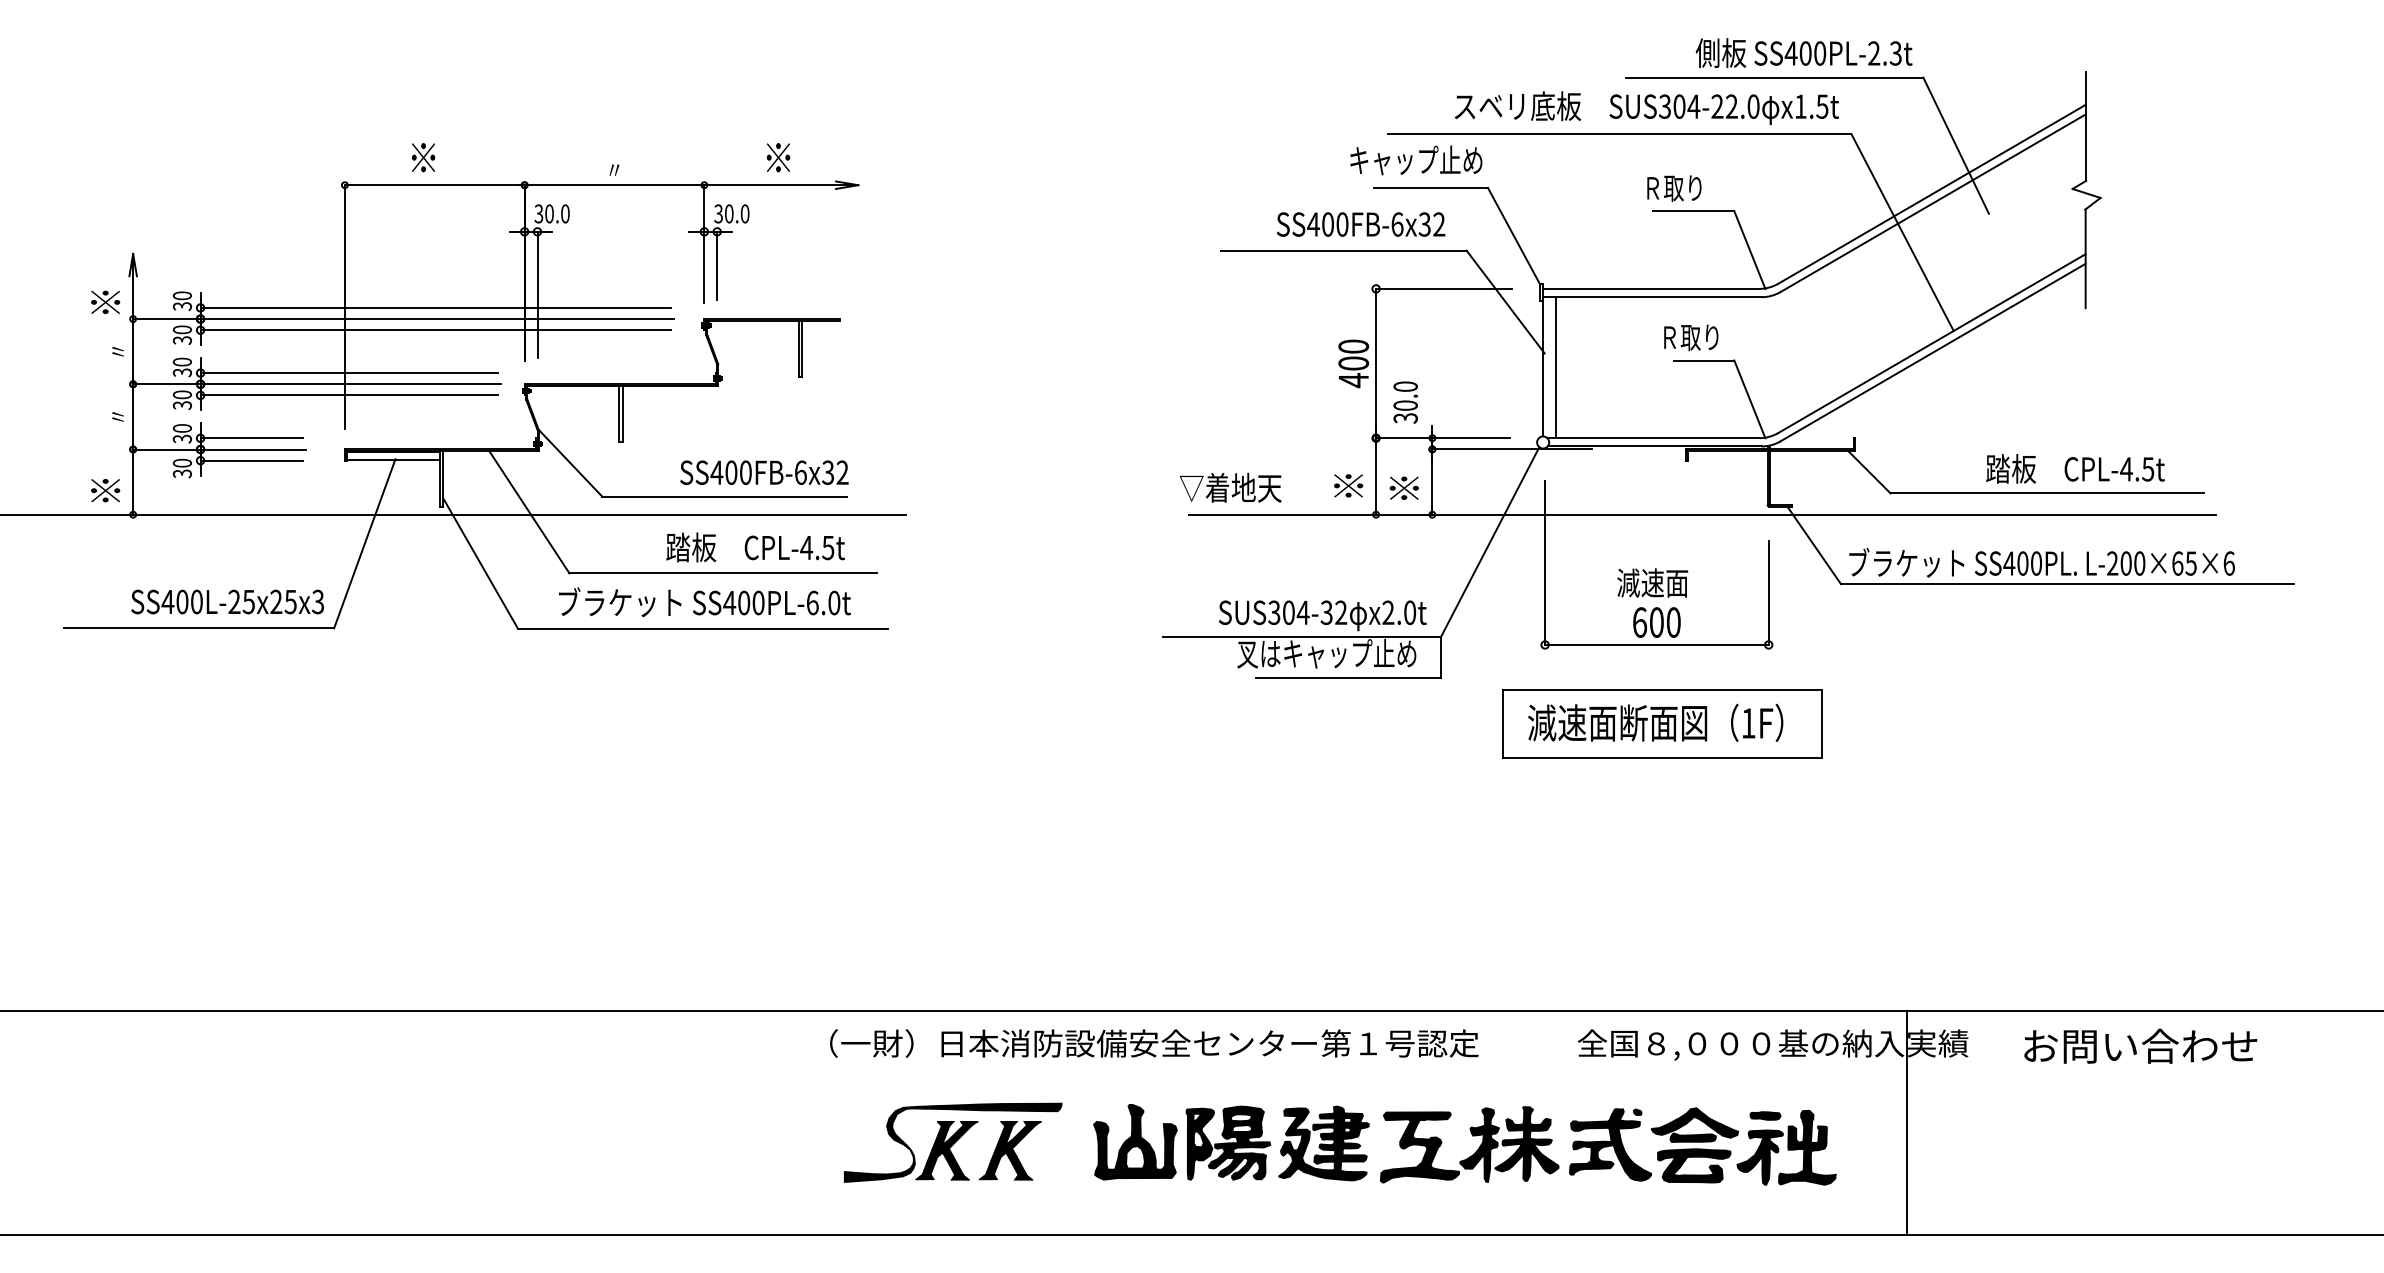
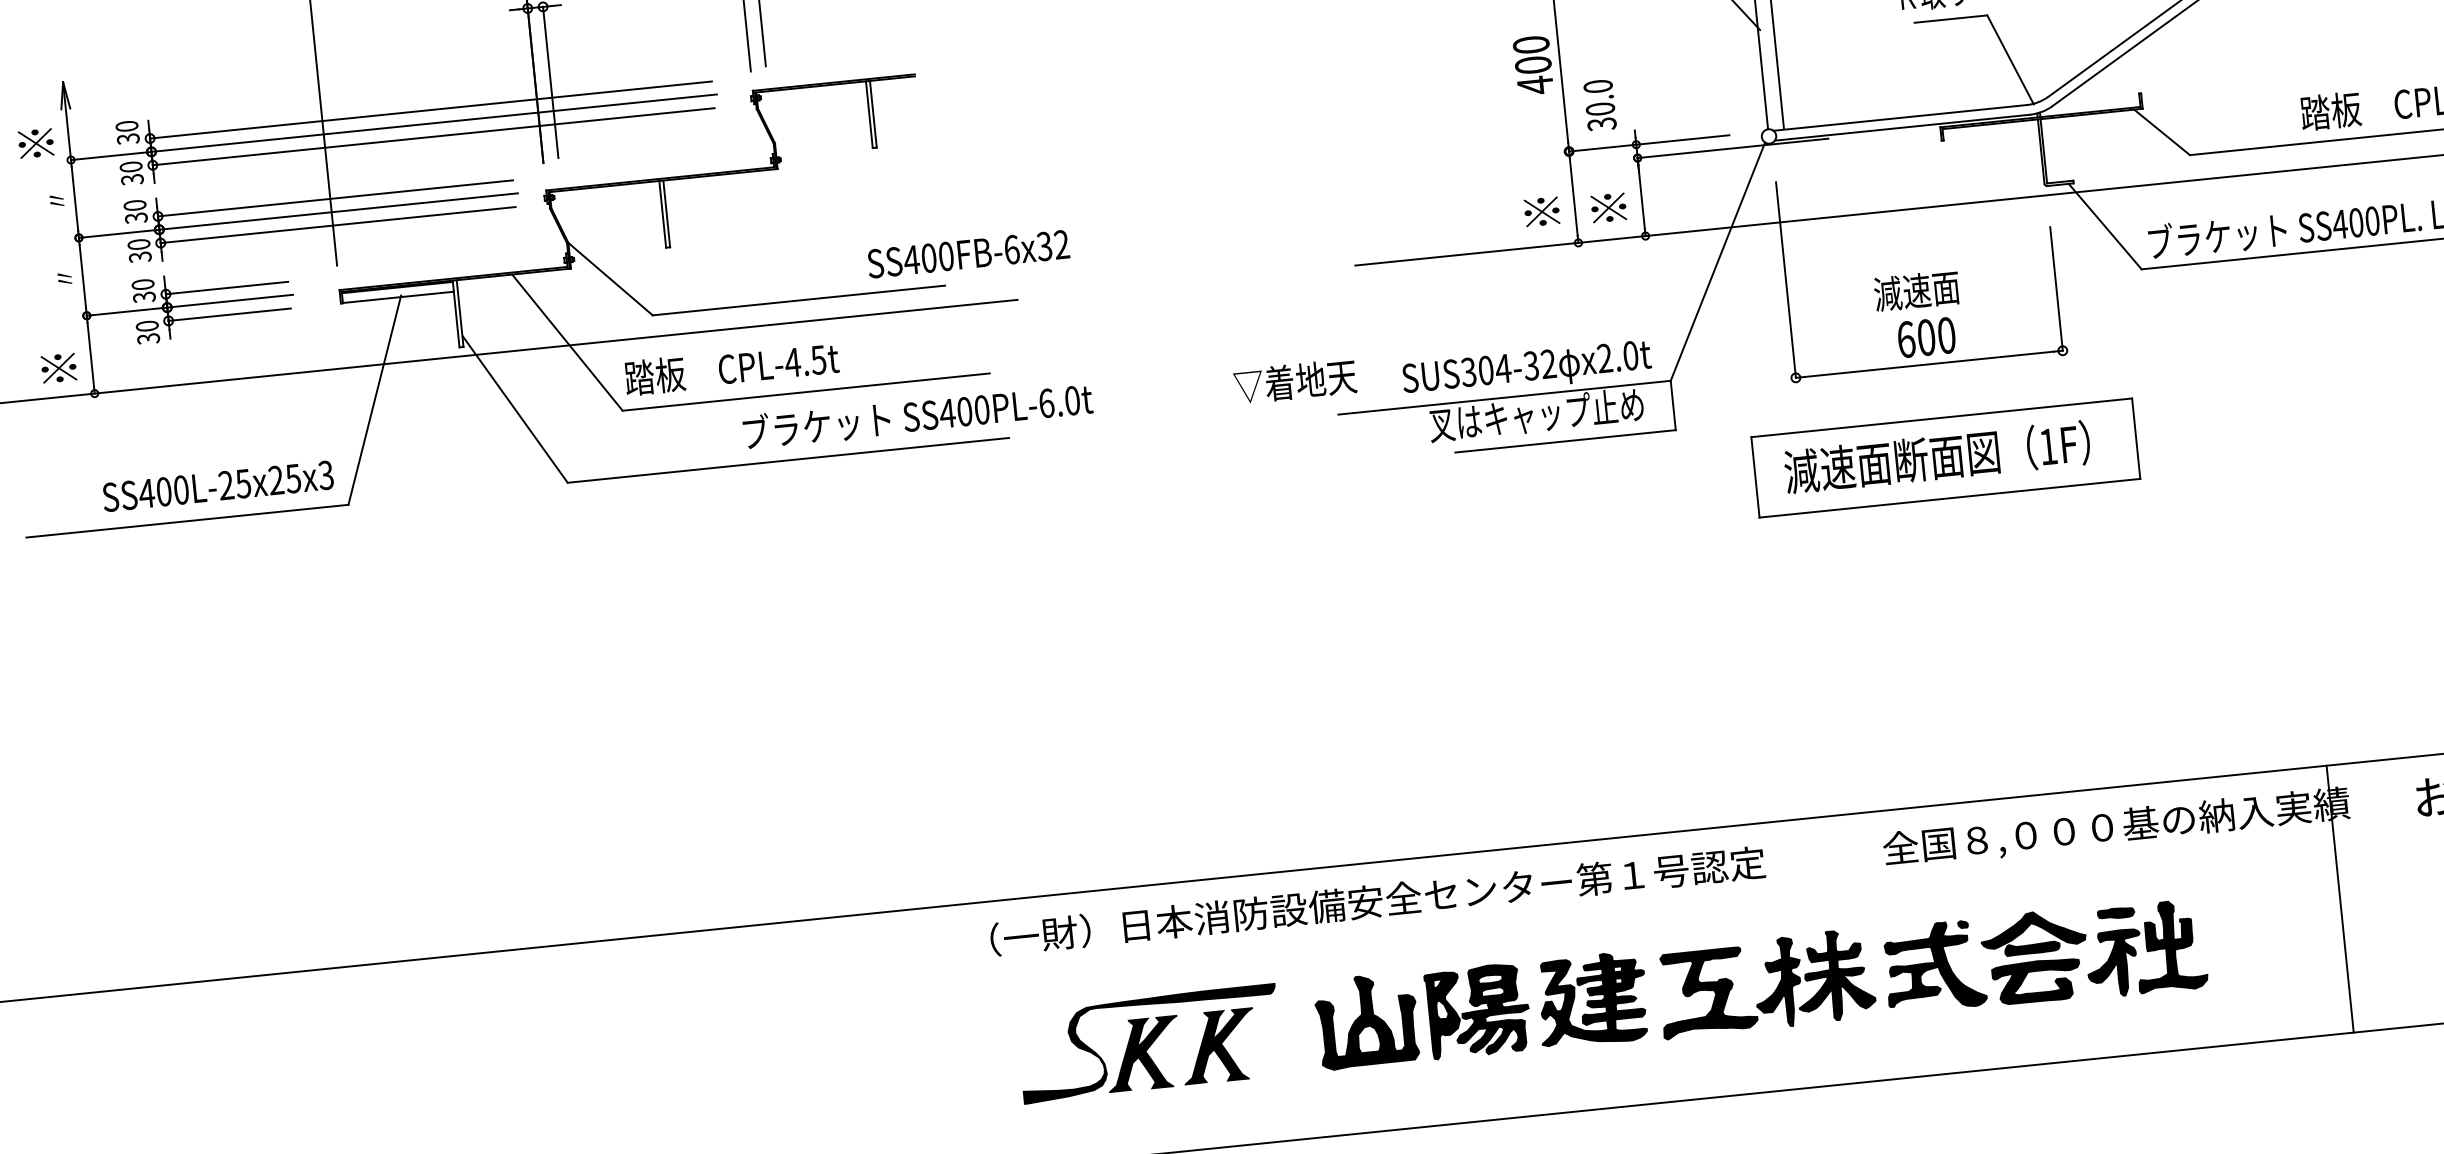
text: (764, 472) -> (968, 253), moved
text: (1230, 487) -> (1295, 381), moved
text: (755, 547) -> (731, 368), moved
text: (704, 602) -> (917, 415), moved
line: (1906, 1122) -> (2340, 898), moved

